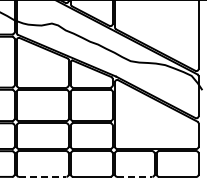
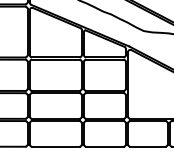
line: (42, 176) -> (55, 146), dashed -> solid
line: (134, 176) -> (147, 146), dashed -> solid

